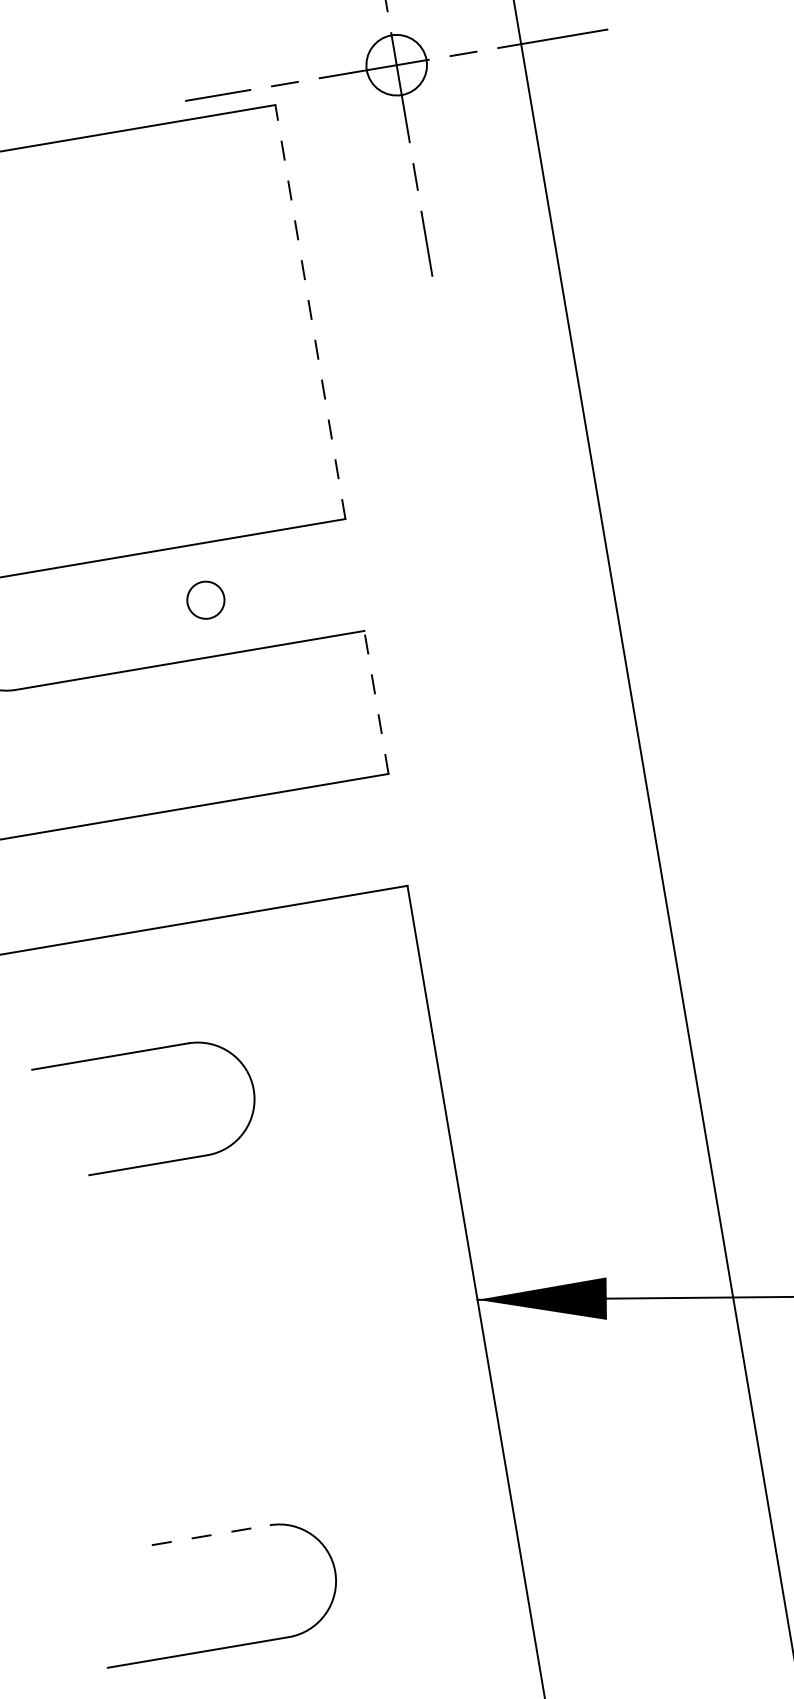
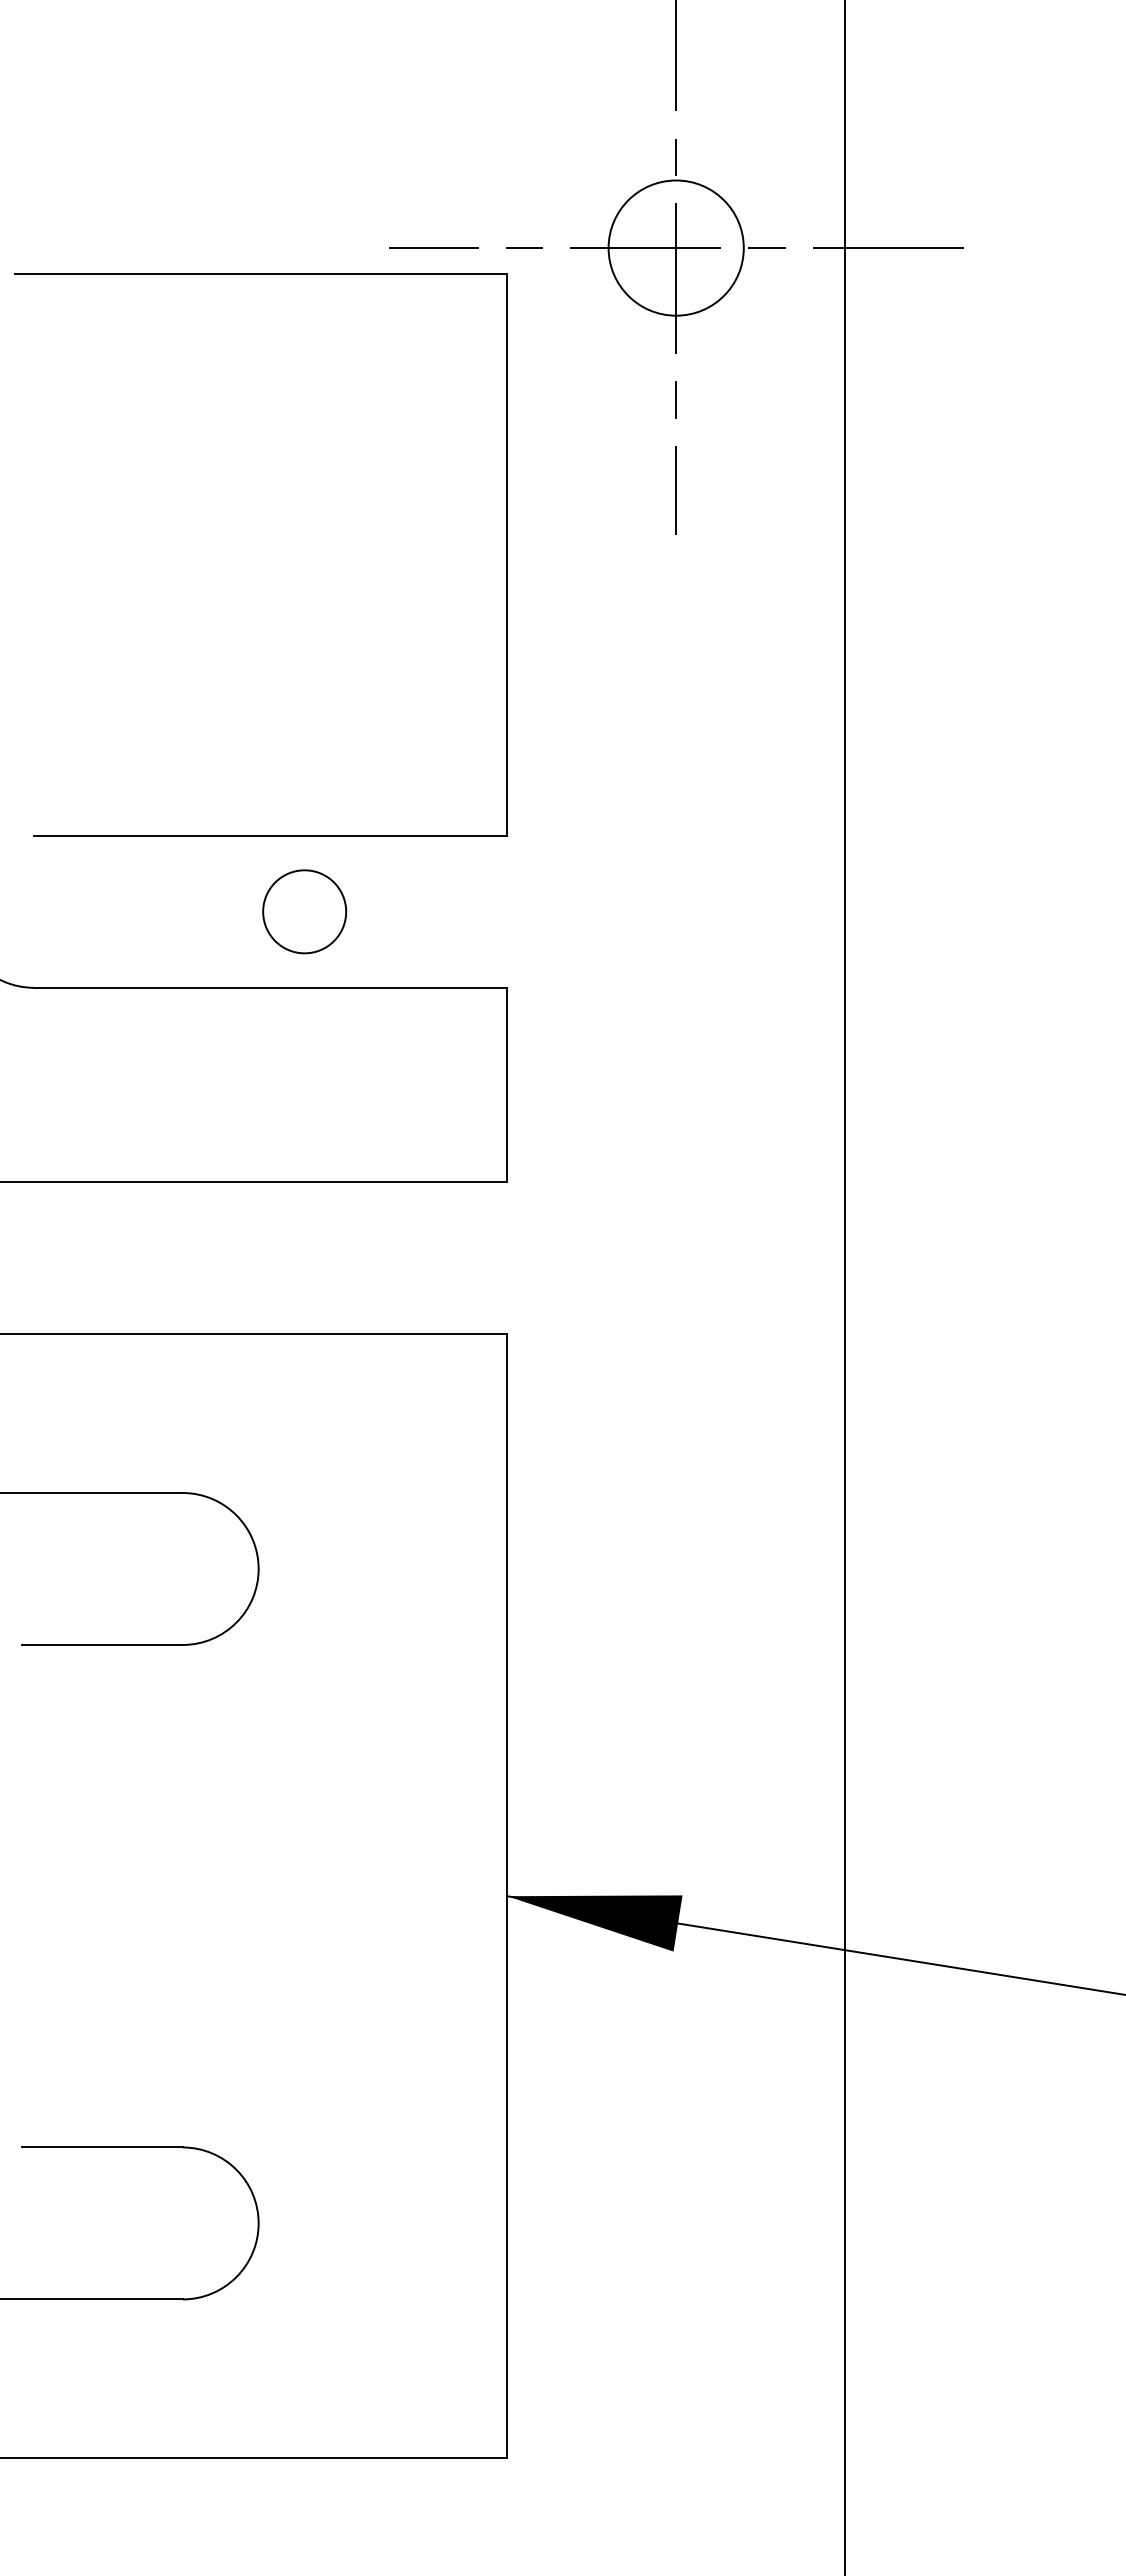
circle: (396, 64) -> (675, 247), size x1.67
line: (310, 311) -> (507, 554), dashed -> solid
circle: (205, 599) -> (304, 911), size x1.67
line: (376, 702) -> (507, 1084), dashed -> solid
line: (211, 1535) -> (103, 2147), dashed -> solid

